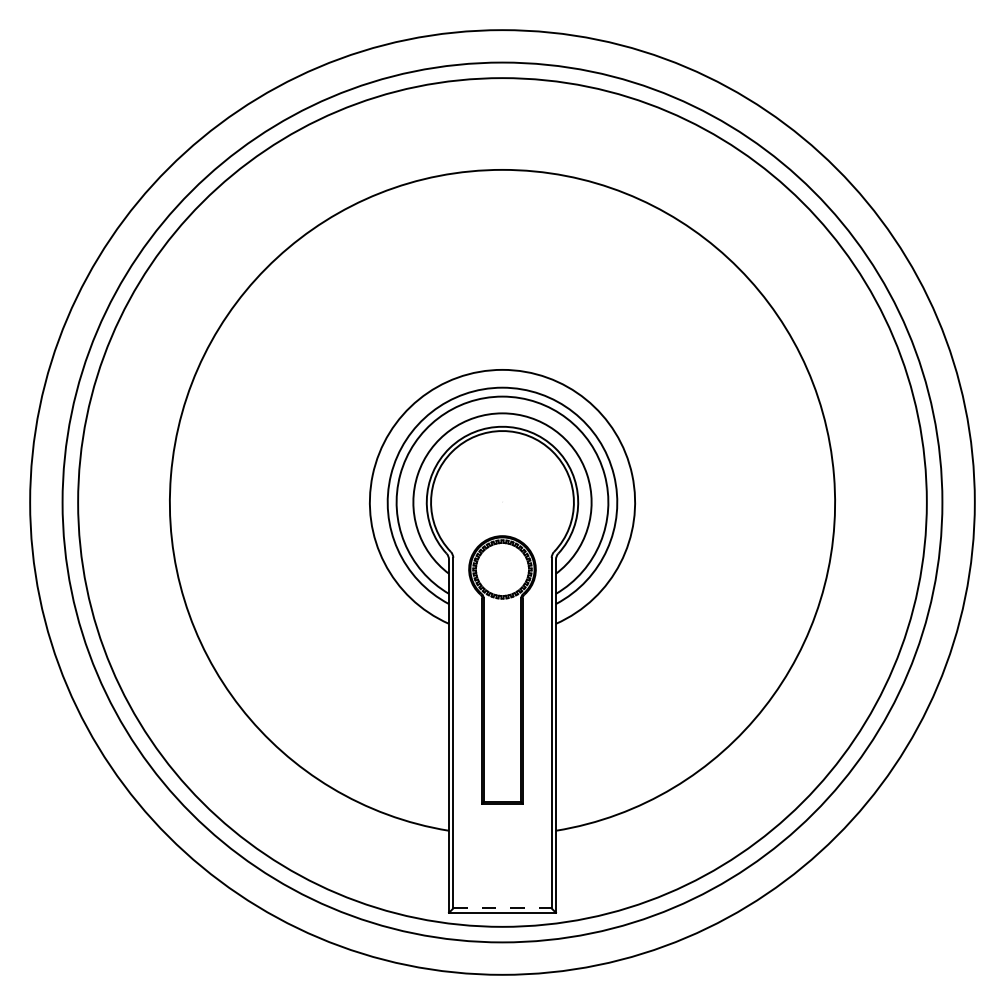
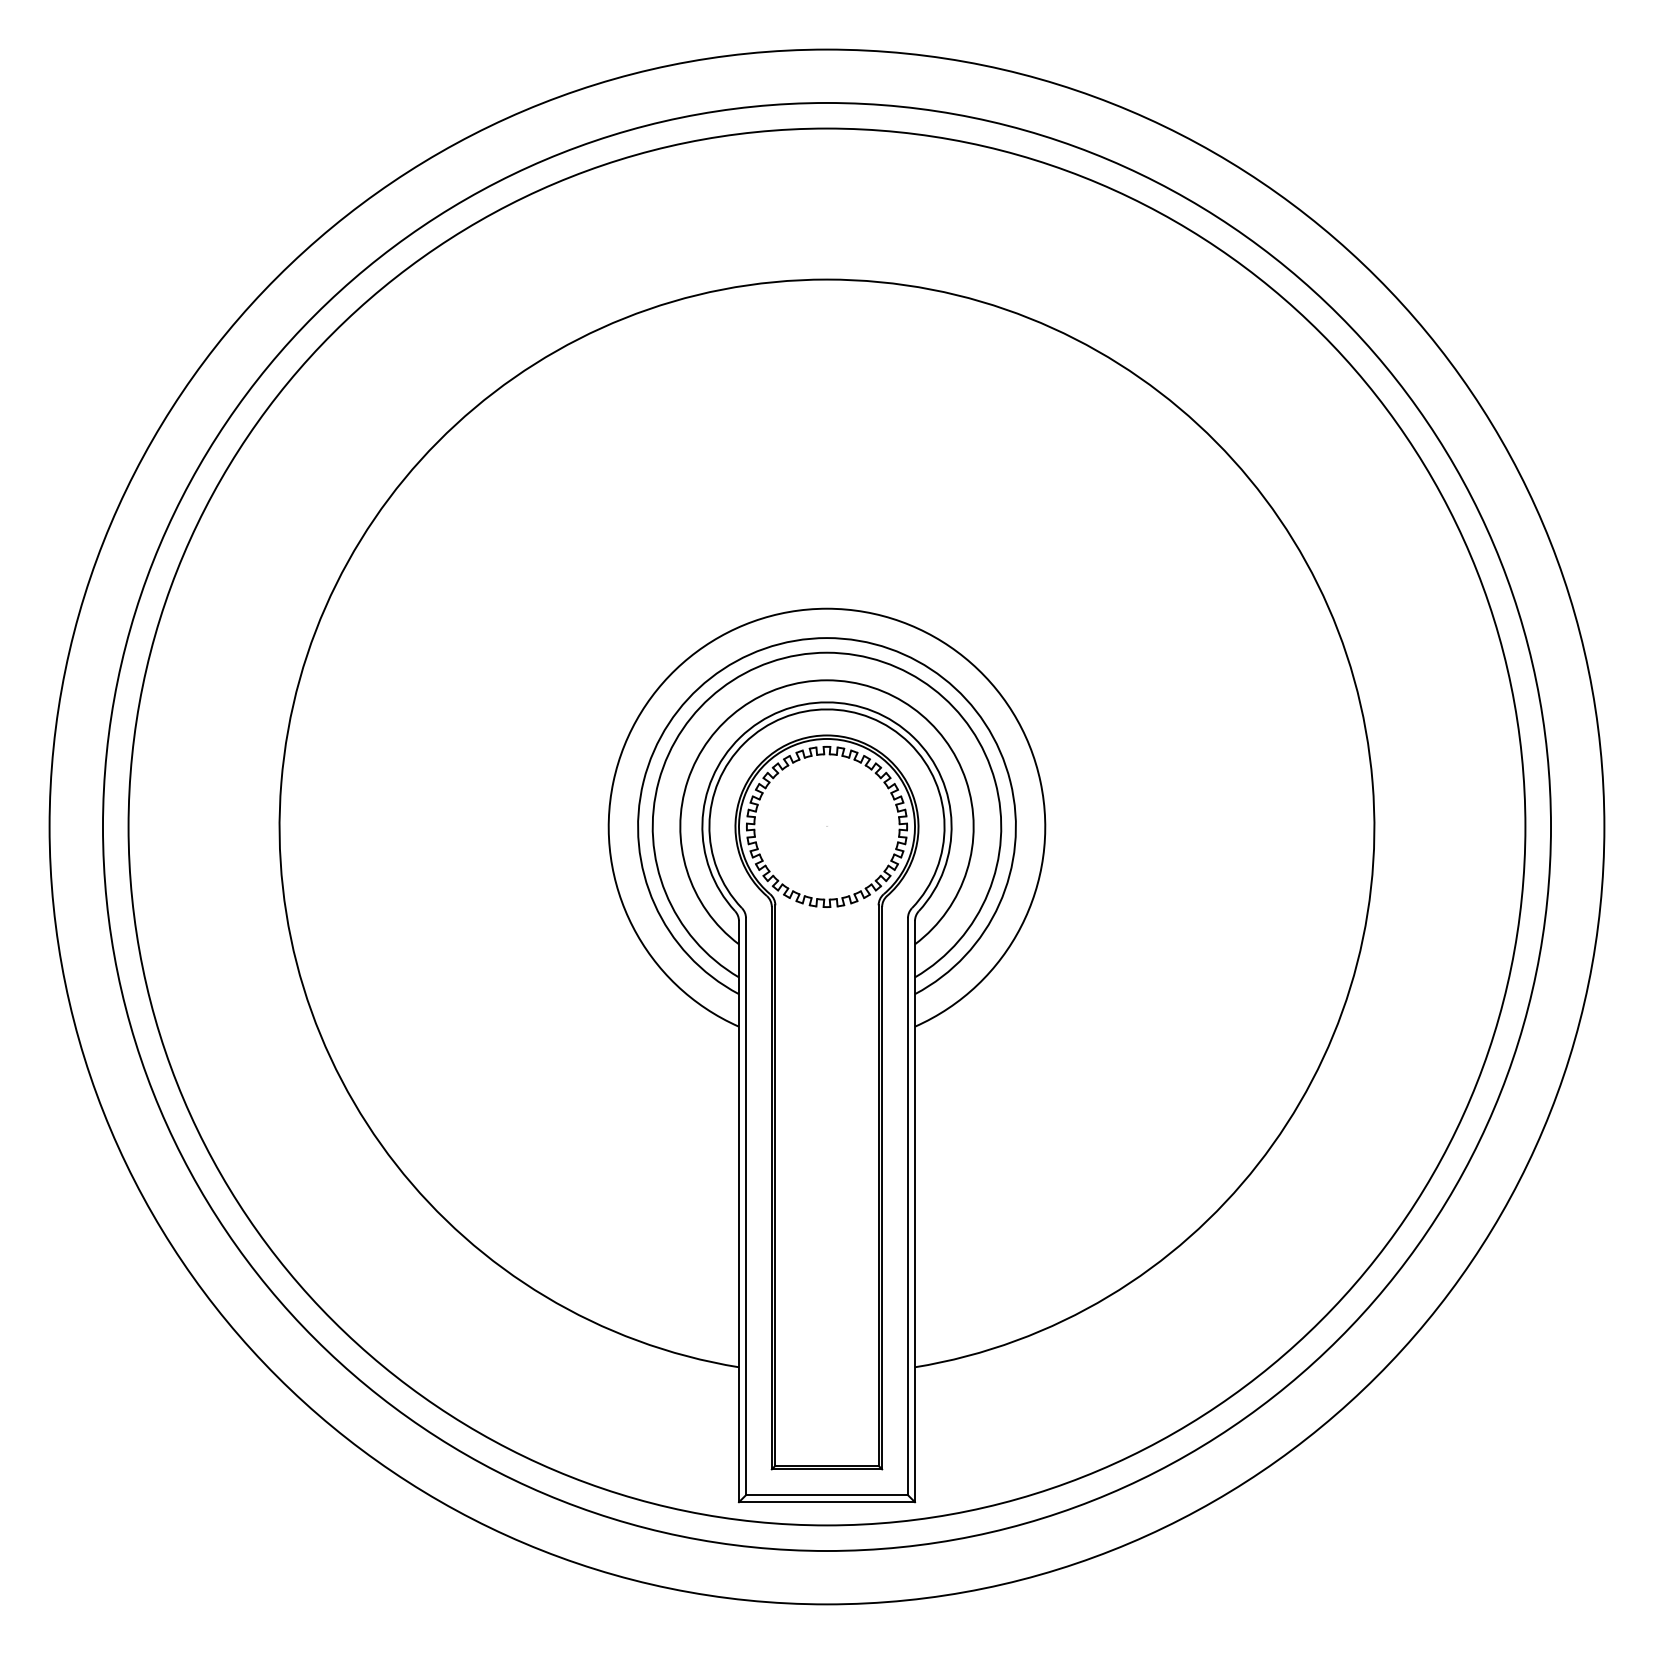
part: (502, 669) -> (827, 1101), size x1.67
line: (502, 908) -> (827, 1495), dashed -> solid

